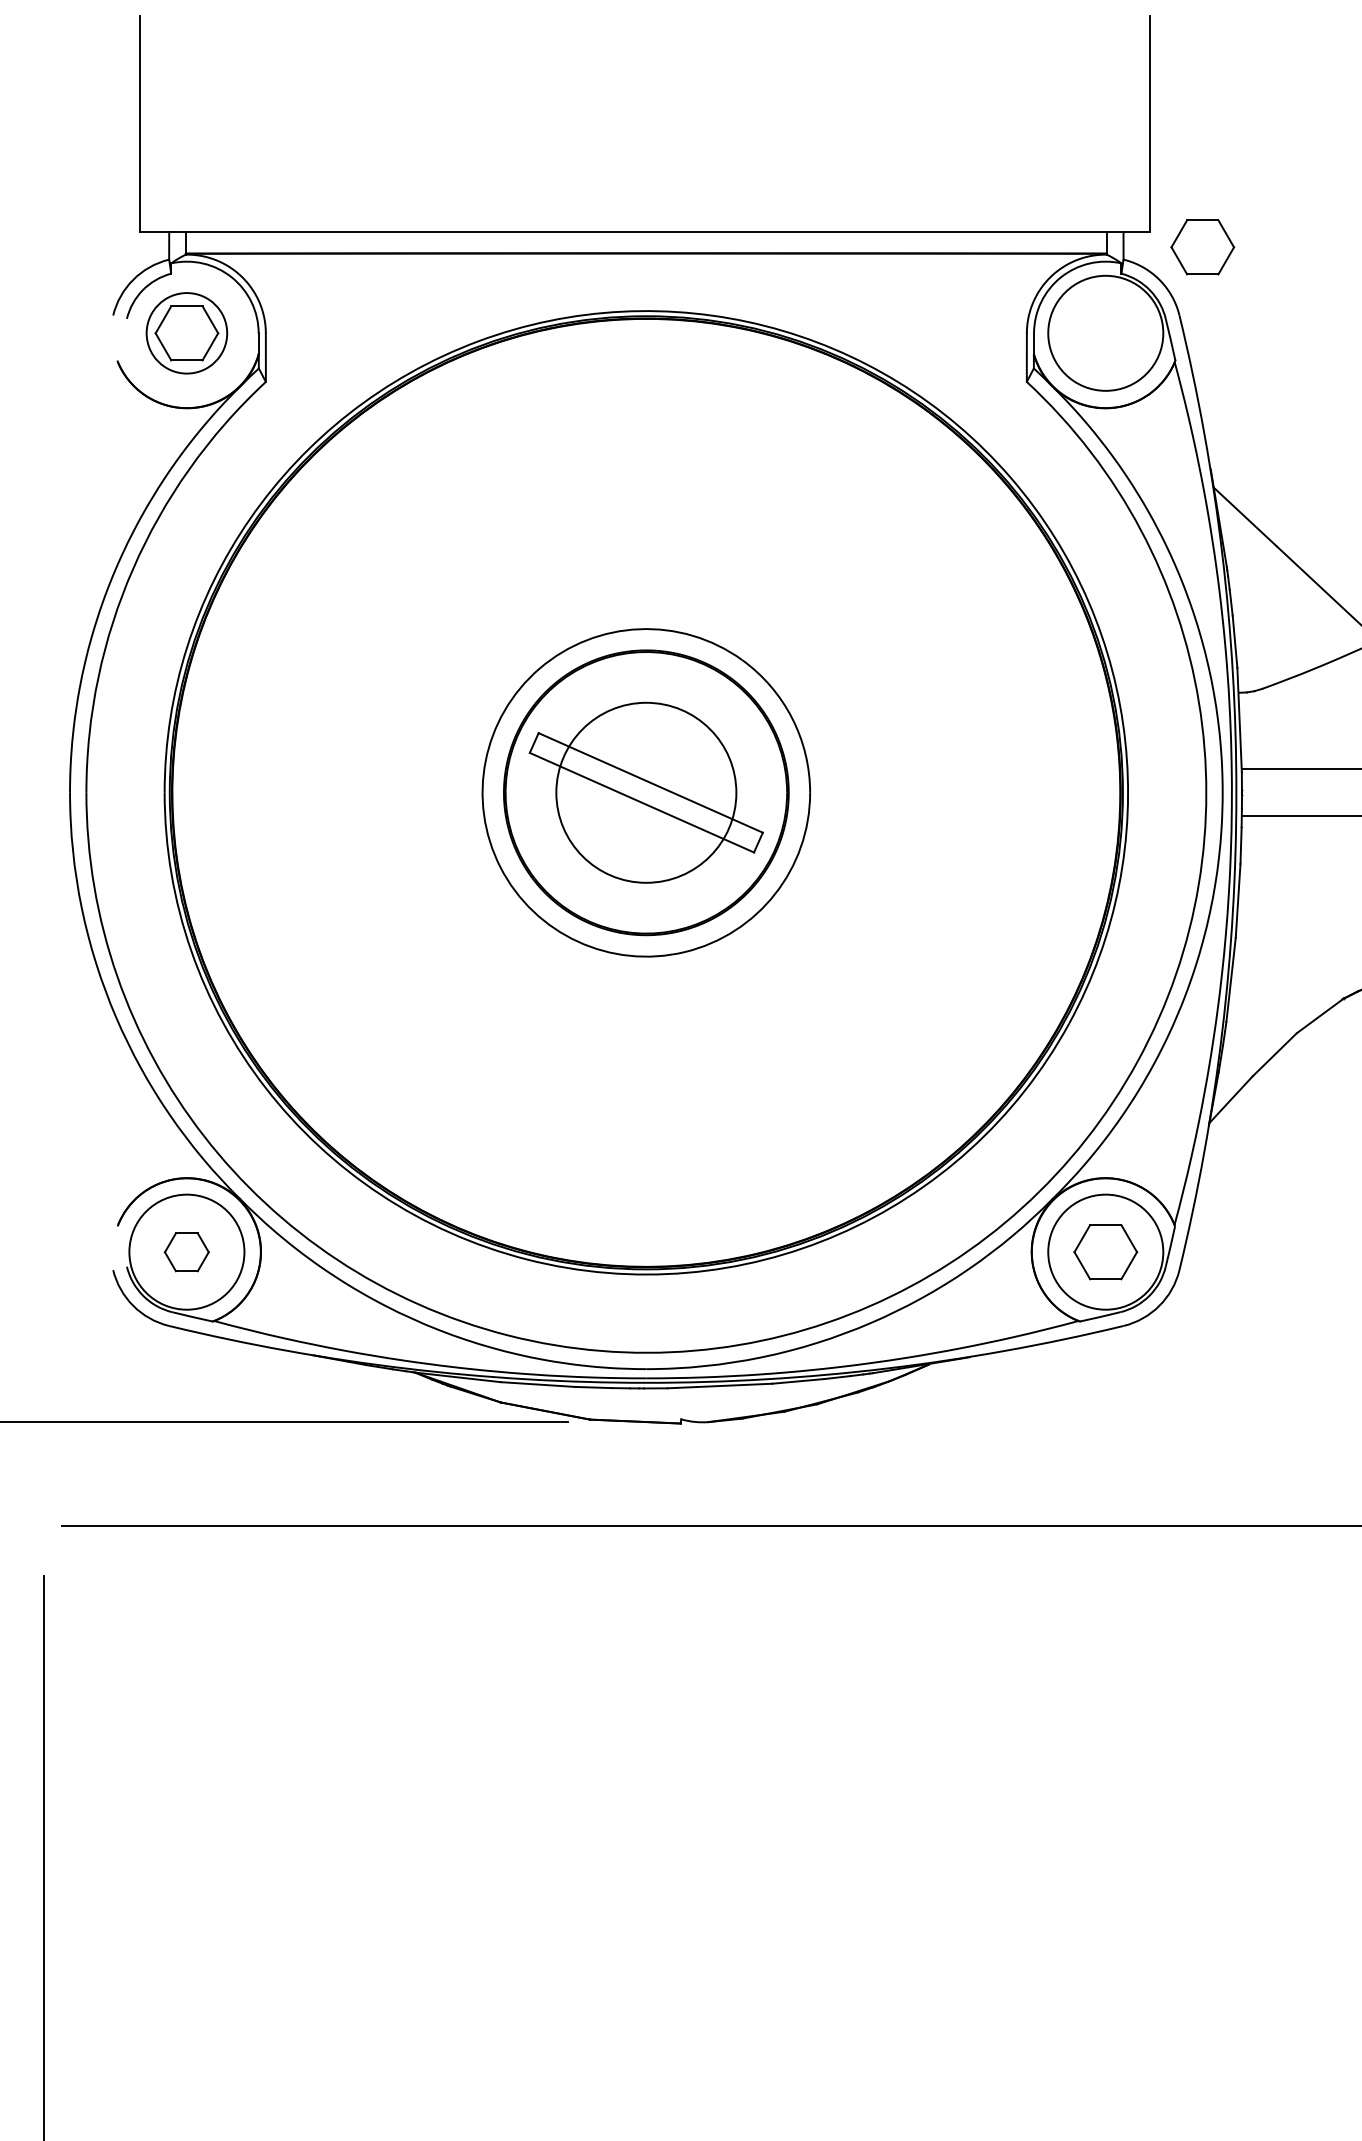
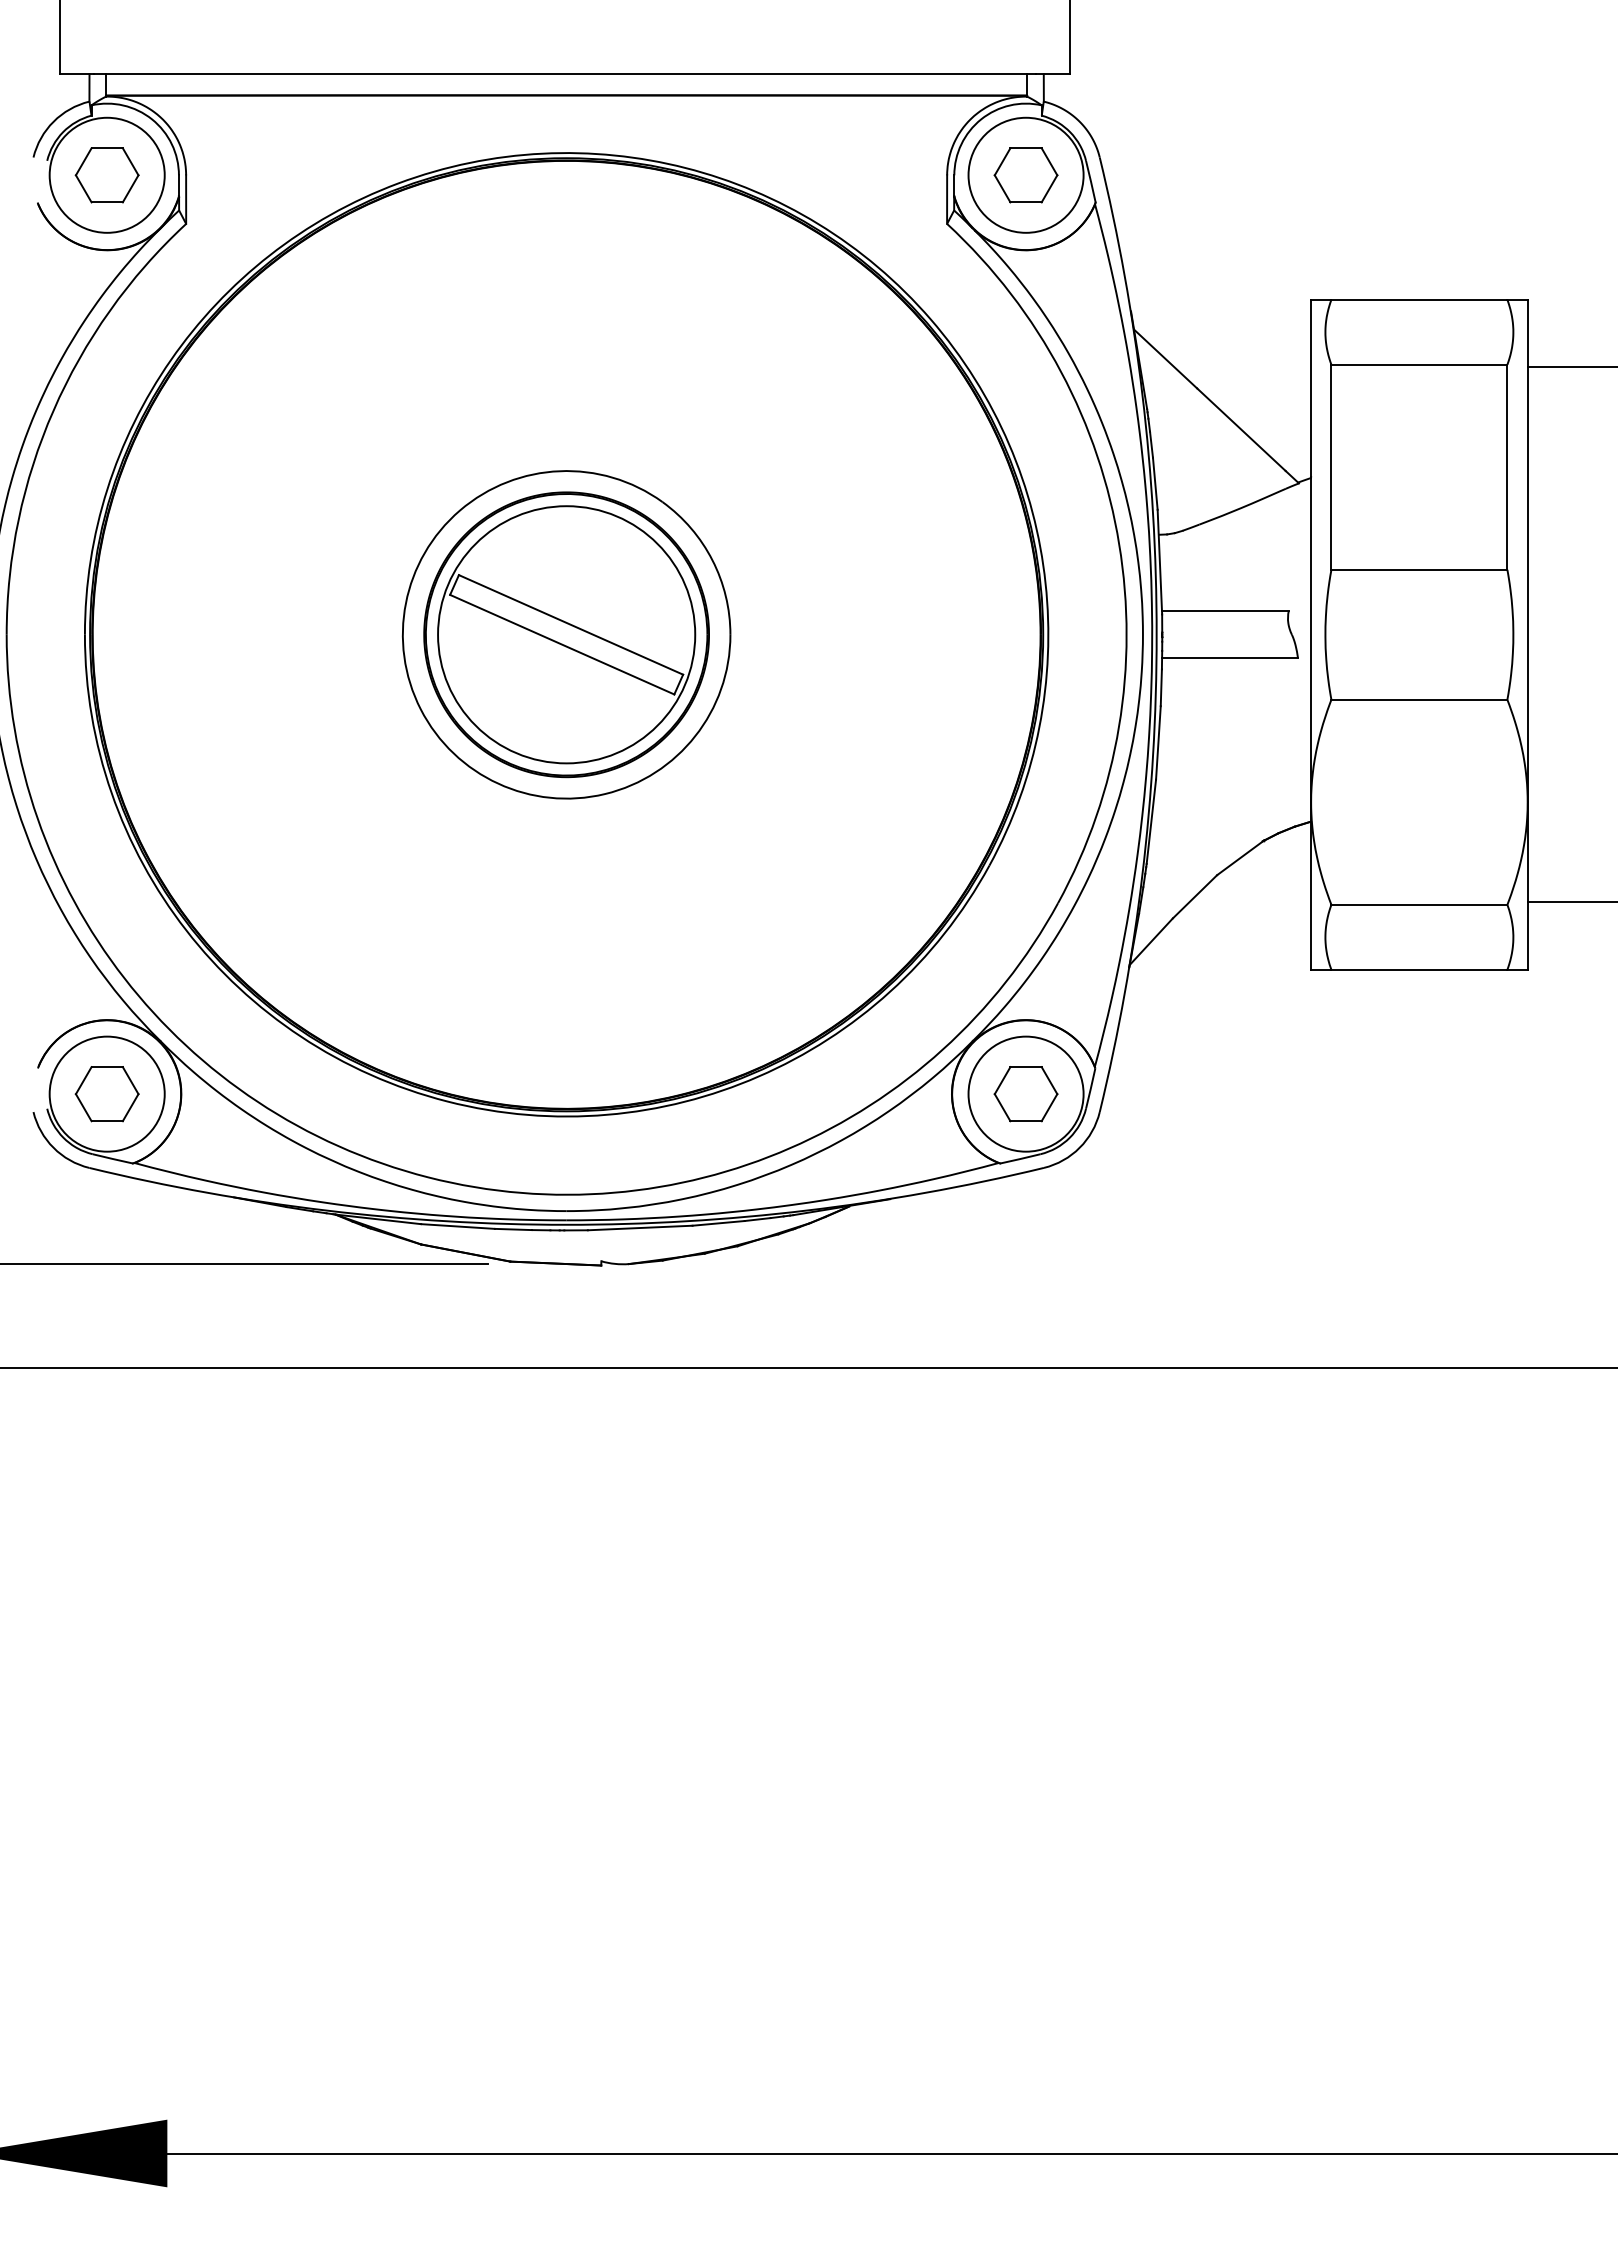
part: (1202, 247) -> (1025, 175), moved
circle: (186, 332) -> (106, 174), size x1.43
circle: (646, 792) -> (566, 634), size x1.43
part: (186, 1252) -> (106, 1094), size x1.43

